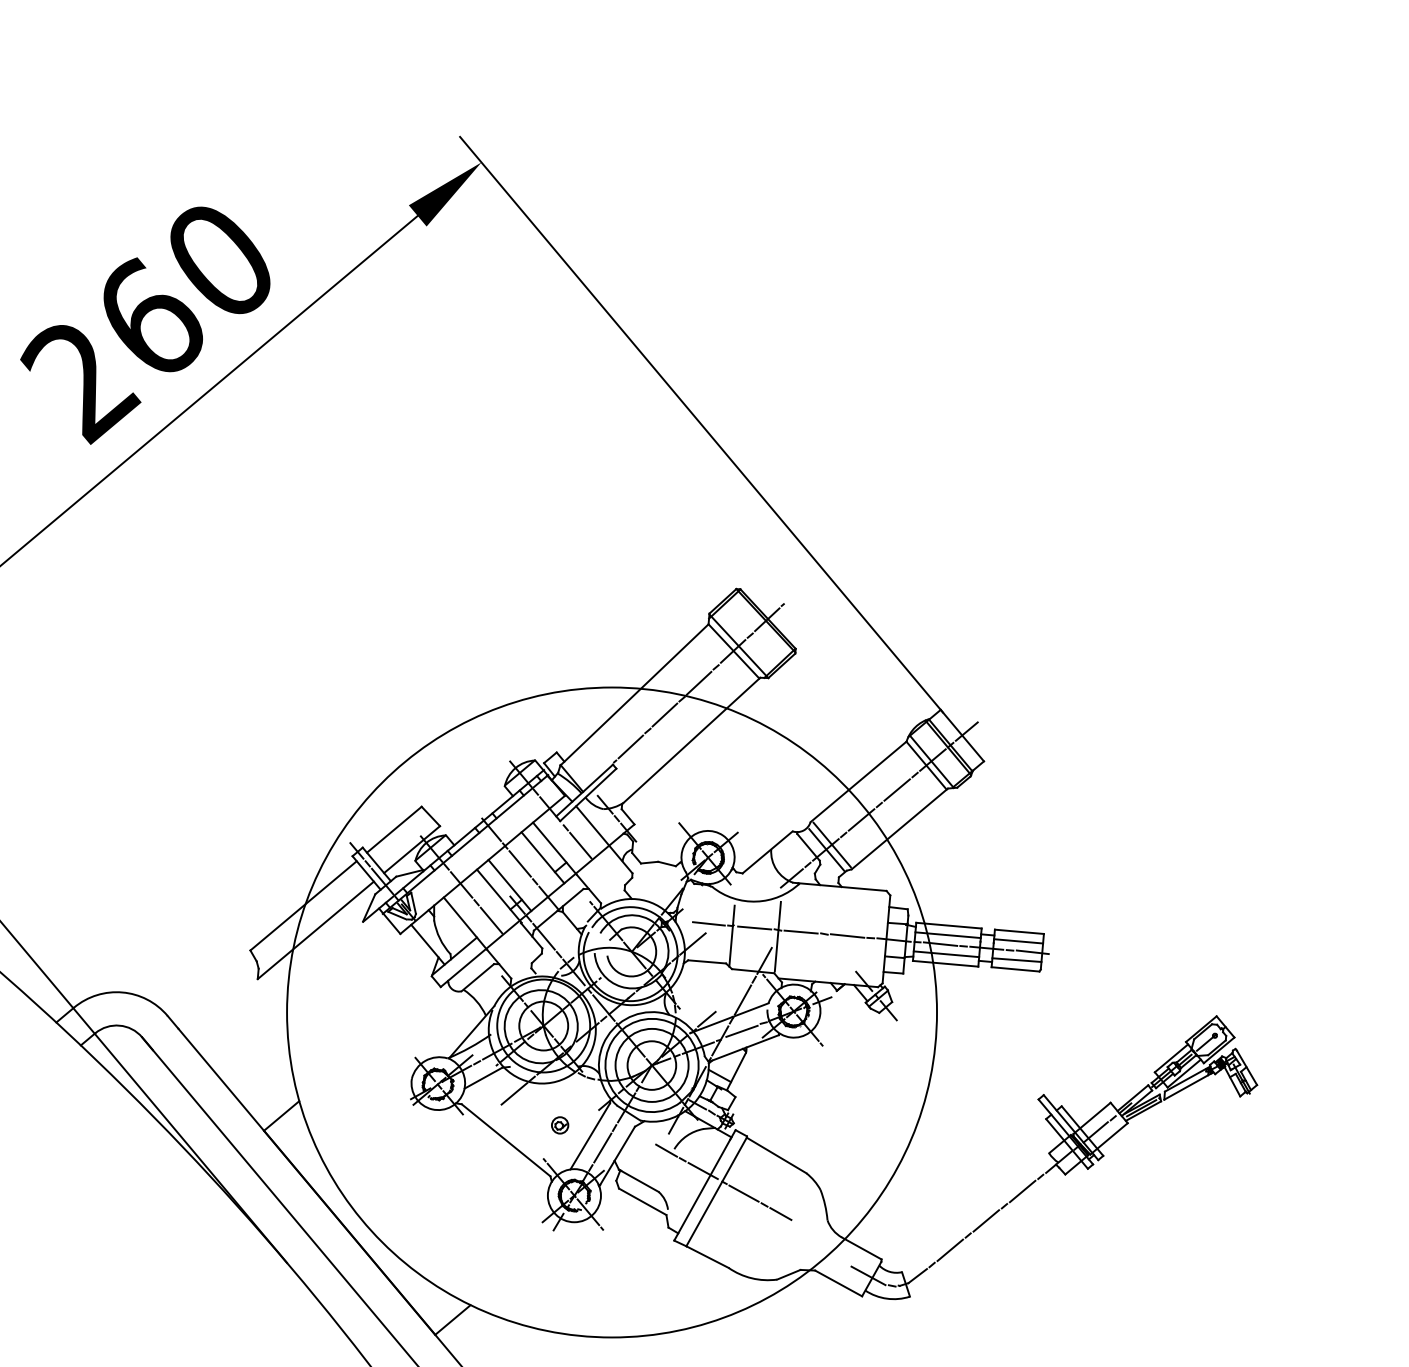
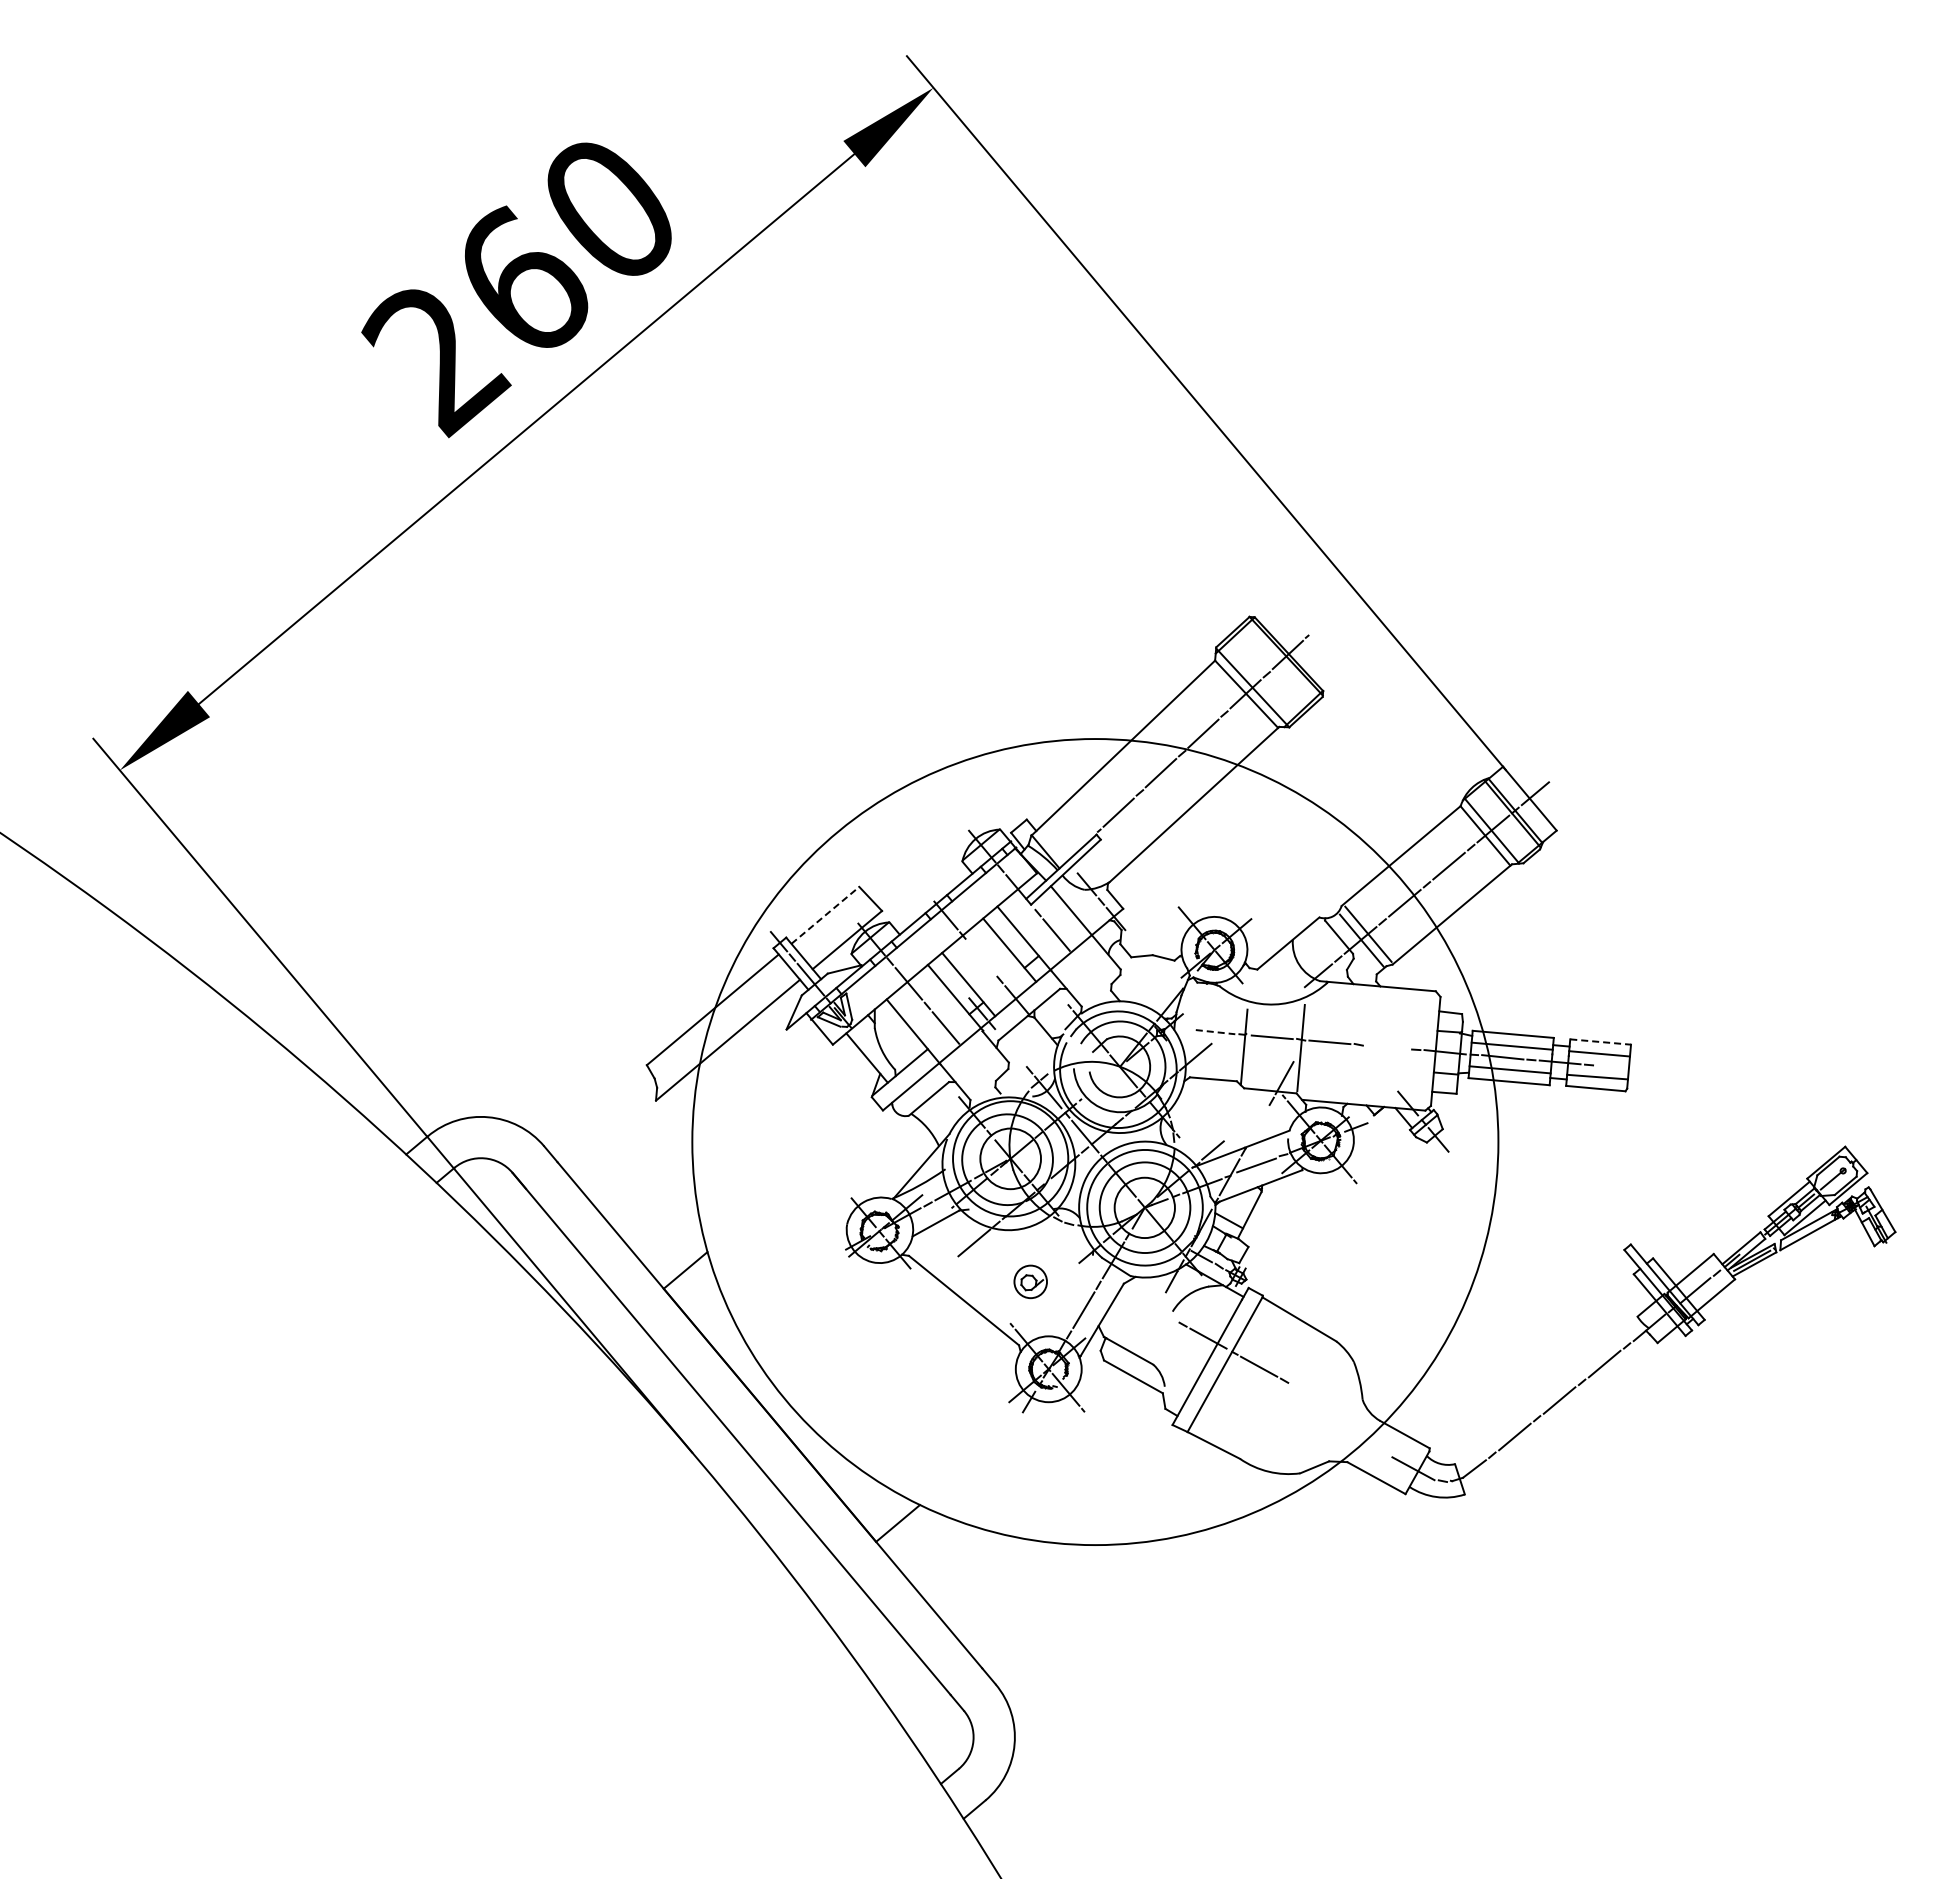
line: (394, 829) -> (825, 915), solid -> dashed
line: (520, 863) -> (981, 957), removed
line: (708, 924) -> (1215, 1032), solid -> dashed
line: (1019, 932) -> (1600, 1042), solid -> dashed
line: (847, 936) -> (1387, 1047), removed
line: (543, 937) -> (1010, 1048), removed
line: (1033, 952) -> (1617, 1067), removed
line: (742, 999) -> (1257, 1126), removed
part: (560, 1125) -> (1031, 1282), size x1.6
line: (589, 1136) -> (1067, 1295), removed
line: (666, 1150) -> (1162, 1313), removed
line: (780, 1213) -> (1304, 1391), removed

